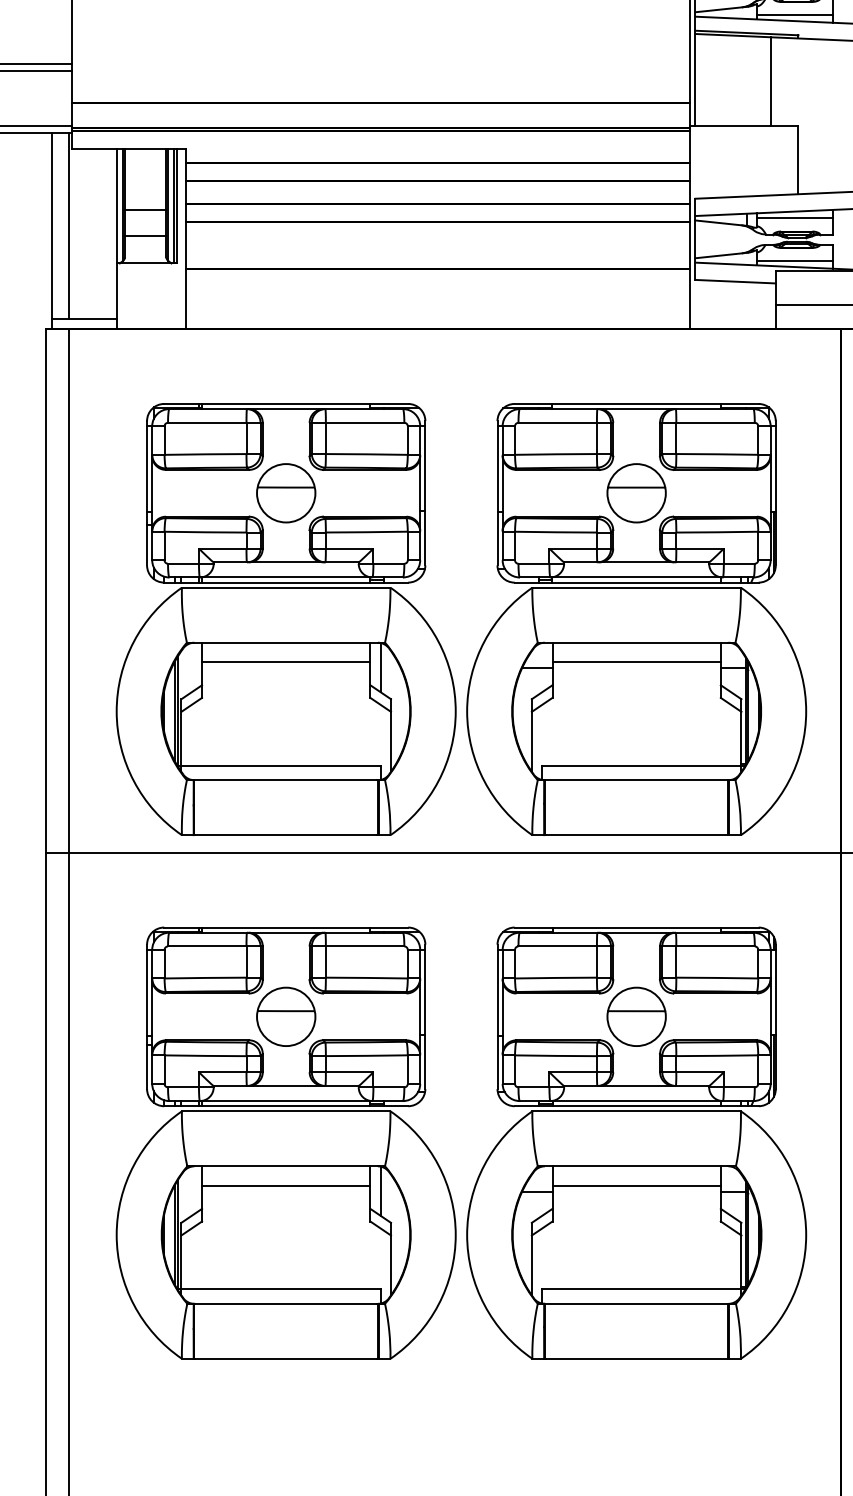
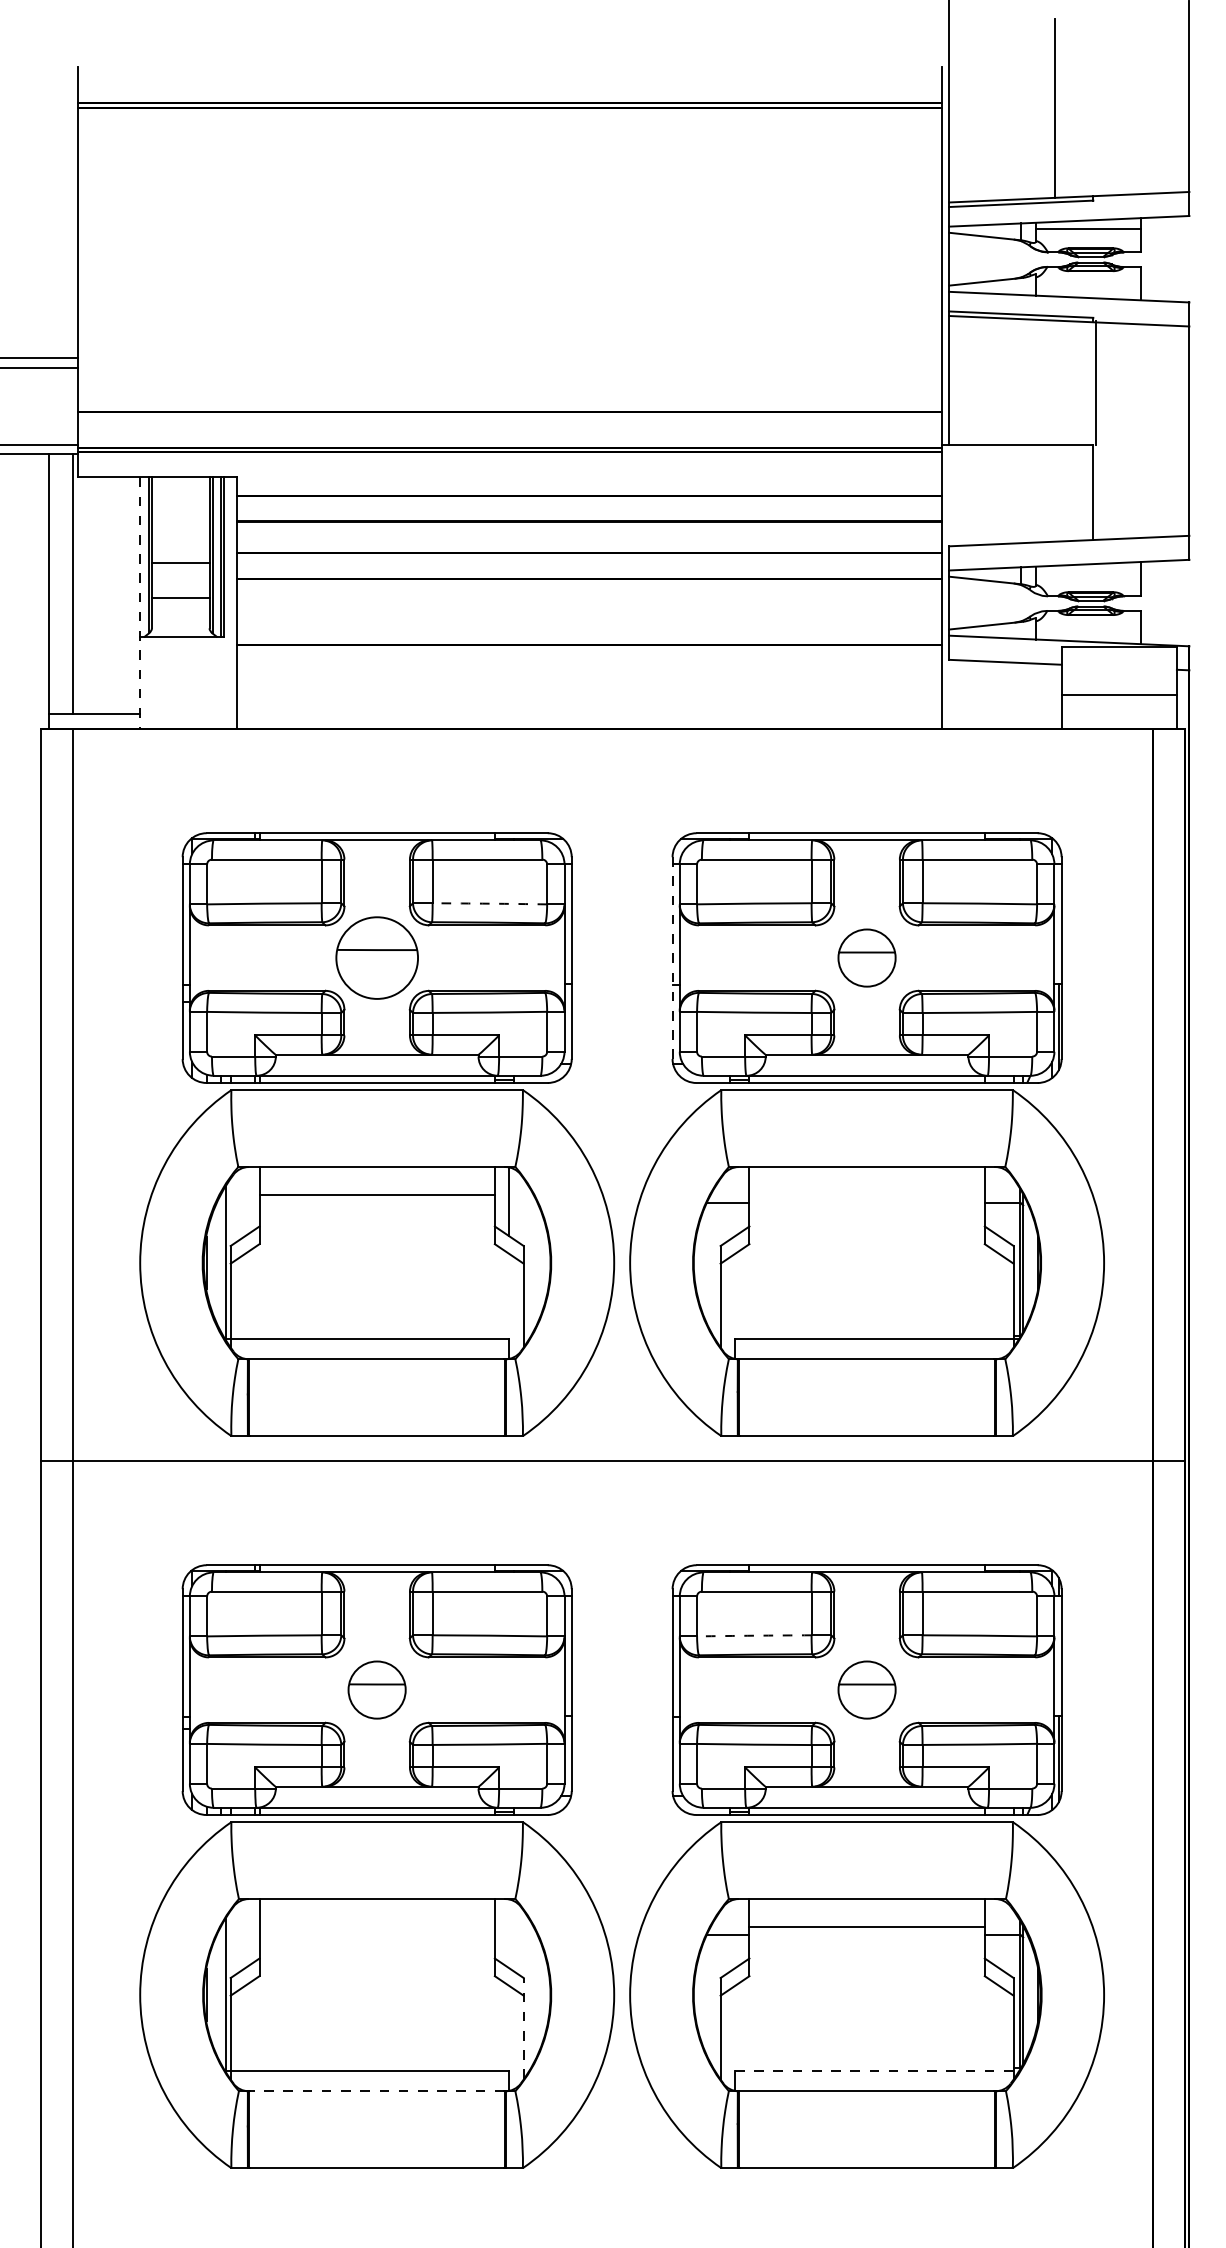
line: (795, 15) -> (1088, 290), removed
line: (770, 81) -> (1095, 382), moved
line: (795, 218) -> (1088, 573), removed
line: (116, 239) -> (140, 603), solid -> dashed
line: (795, 261) -> (1088, 634), removed
arc: (366, 454) -> (489, 903), solid -> dashed
part: (636, 492) -> (866, 957), size x0.7
line: (497, 493) -> (672, 958), solid -> dashed
line: (636, 662) -> (866, 1194), removed
line: (174, 711) -> (221, 1262), removed
arc: (556, 977) -> (754, 1635), solid -> dashed
part: (285, 1016) -> (376, 1689), size x0.7
part: (636, 1016) -> (866, 1689), size x0.7
line: (285, 1185) -> (376, 1926), removed
line: (380, 1190) -> (509, 1933), removed
line: (174, 1234) -> (221, 1994), removed
line: (390, 1258) -> (523, 2028), solid -> dashed
line: (643, 1289) -> (876, 2071), solid -> dashed
line: (285, 1304) -> (376, 2091), solid -> dashed

